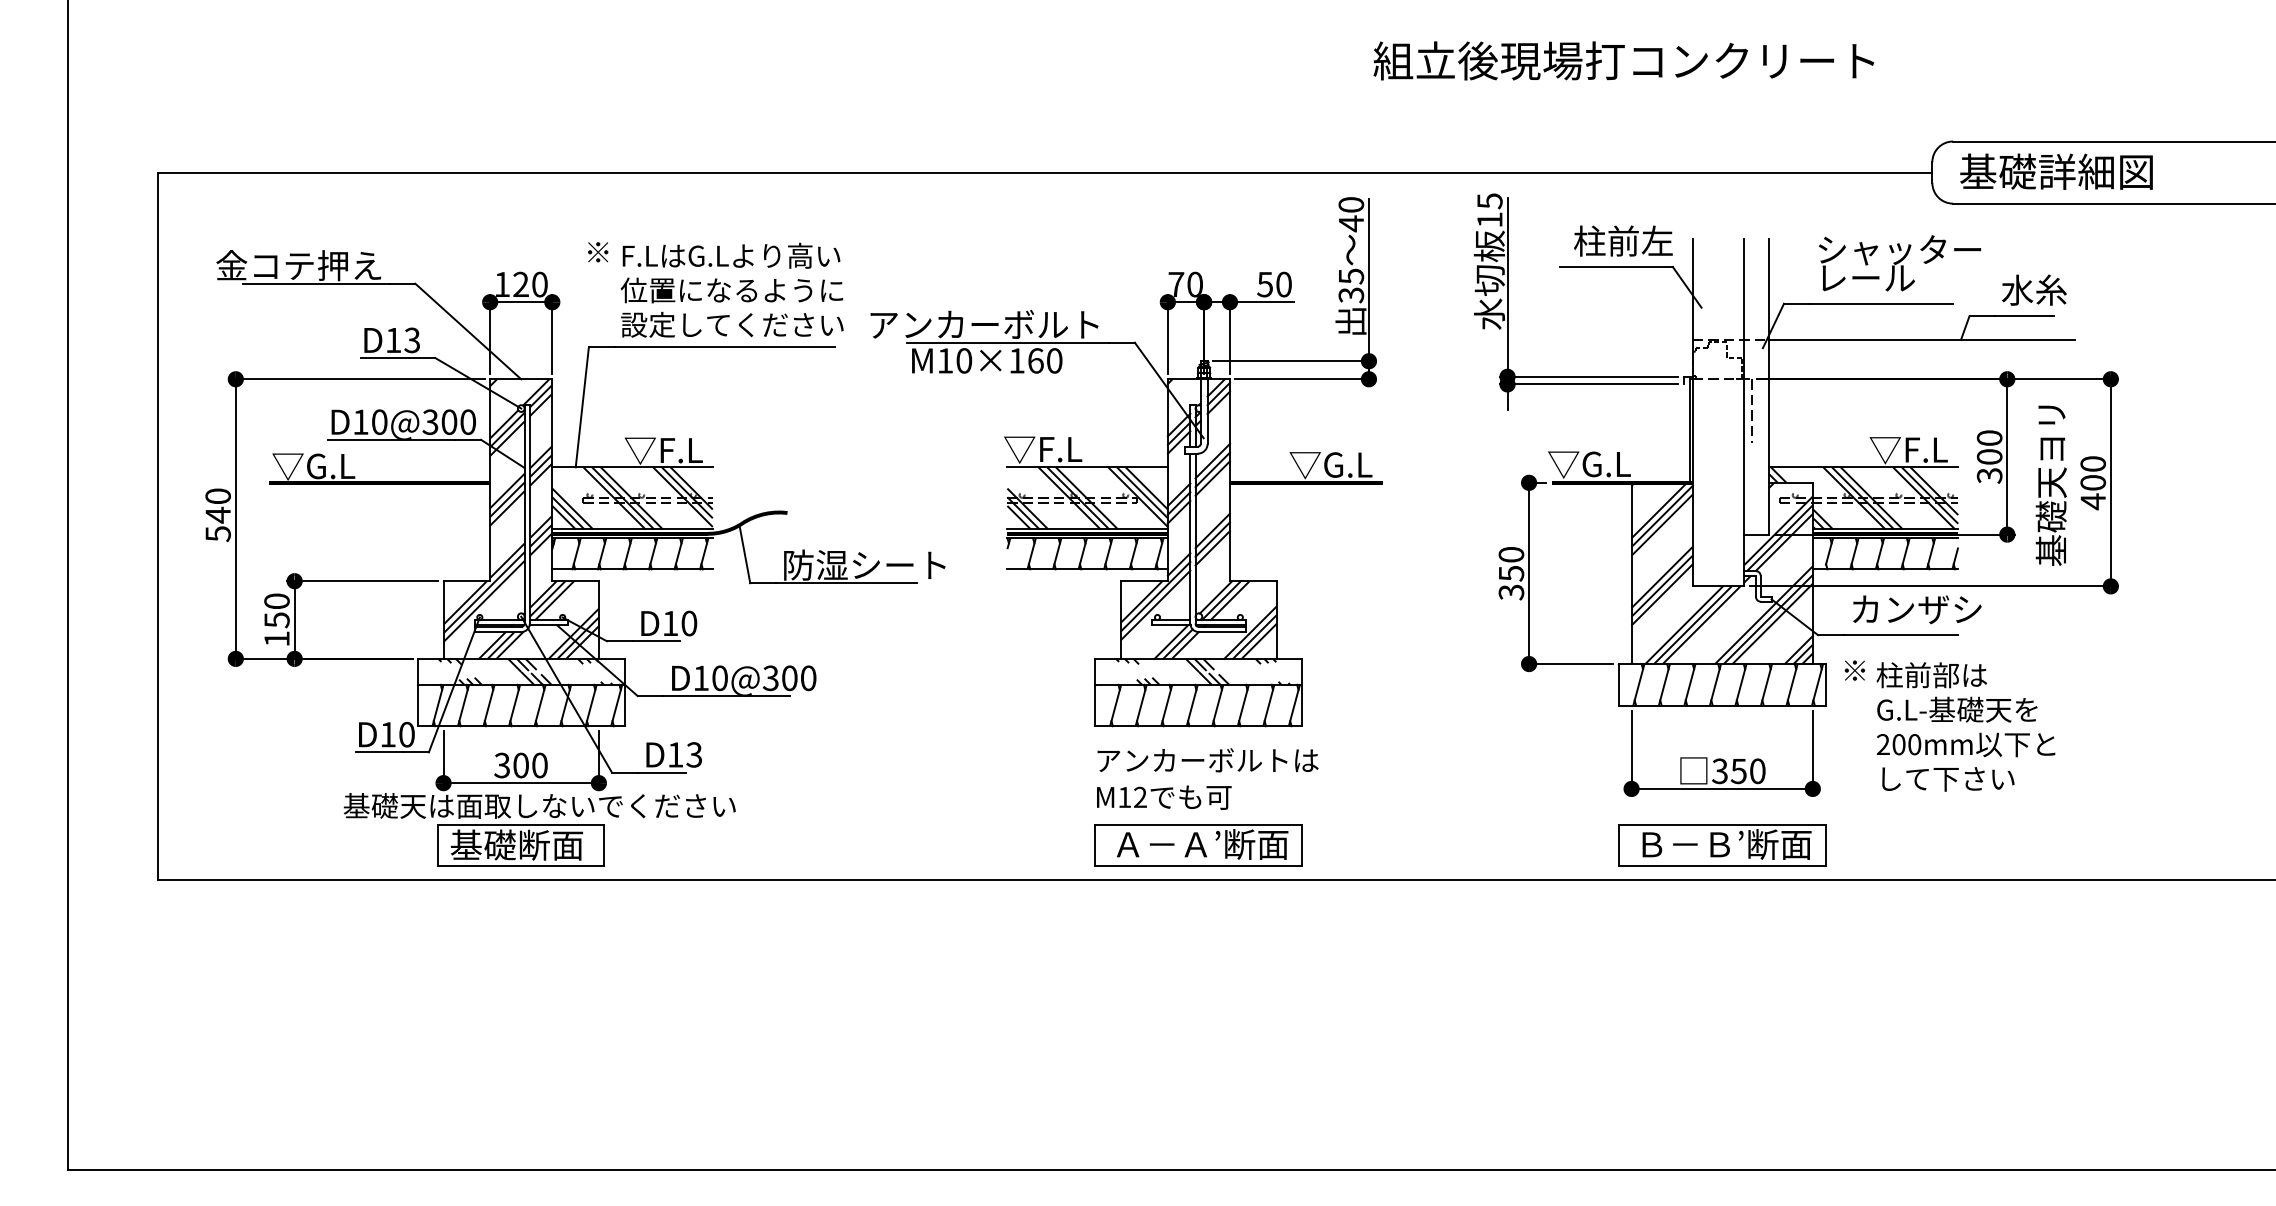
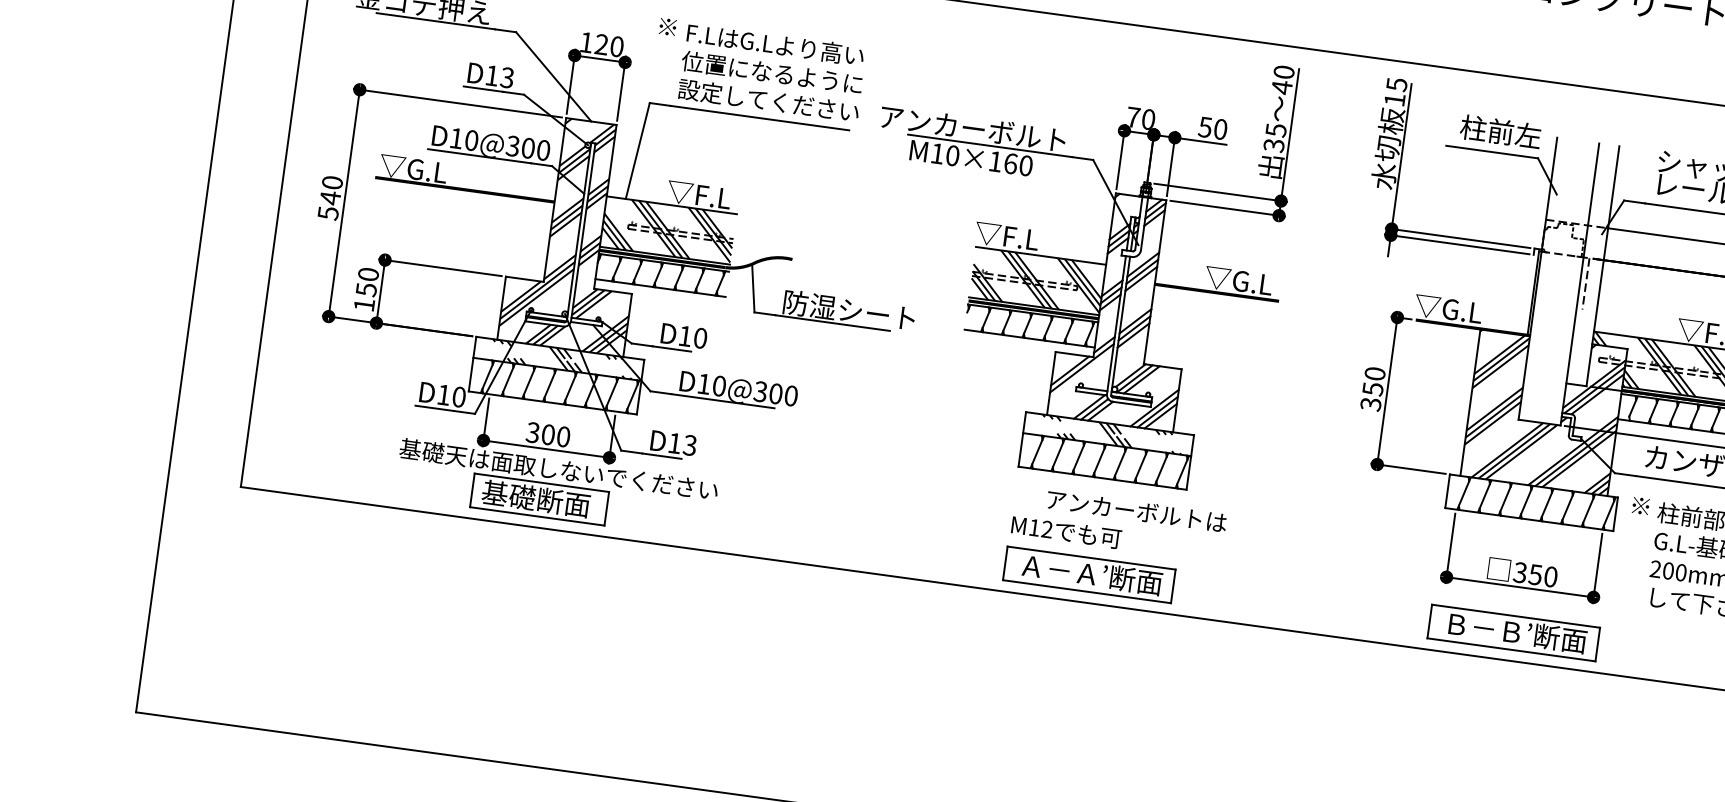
line: (1155, 604) -> (1080, 374), removed
text: (1207, 760) -> (1136, 511), moved

